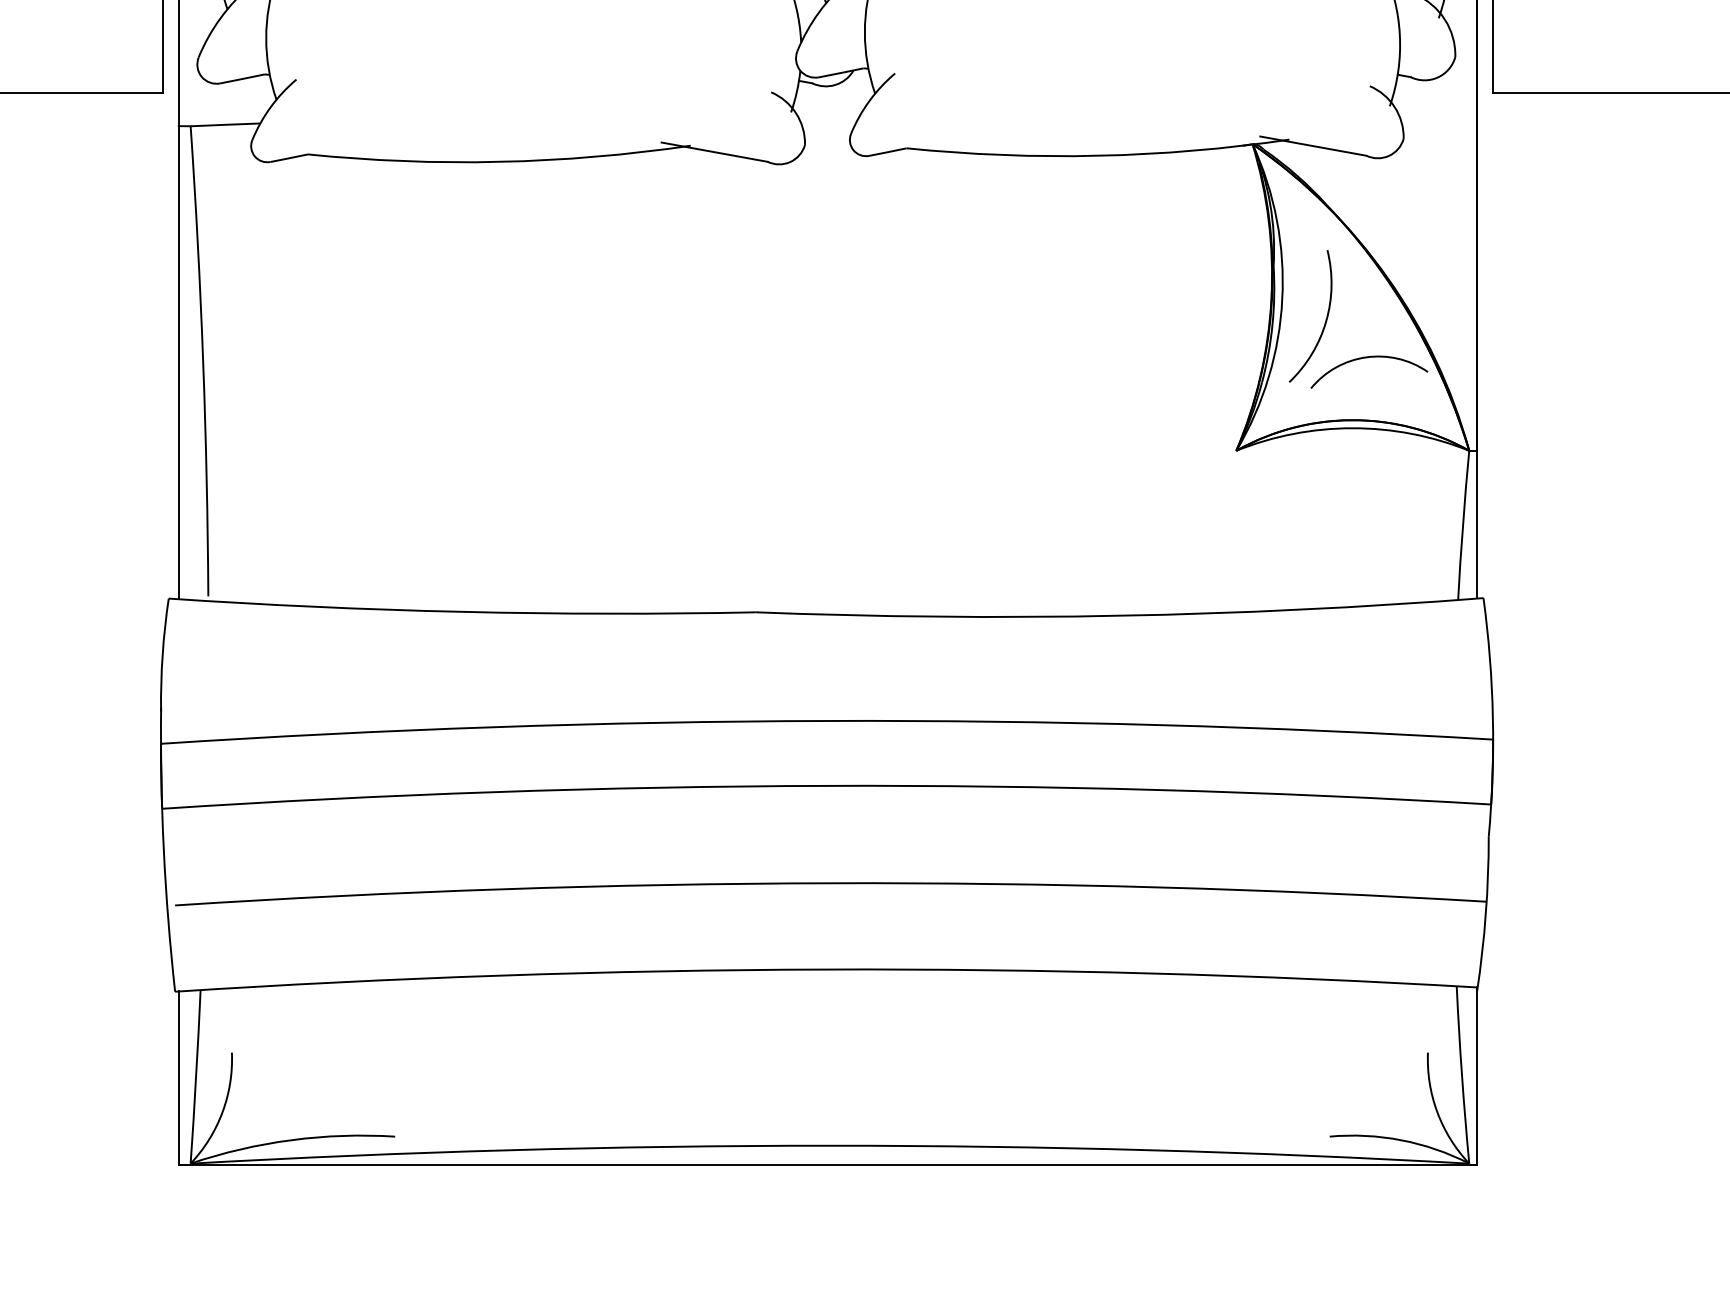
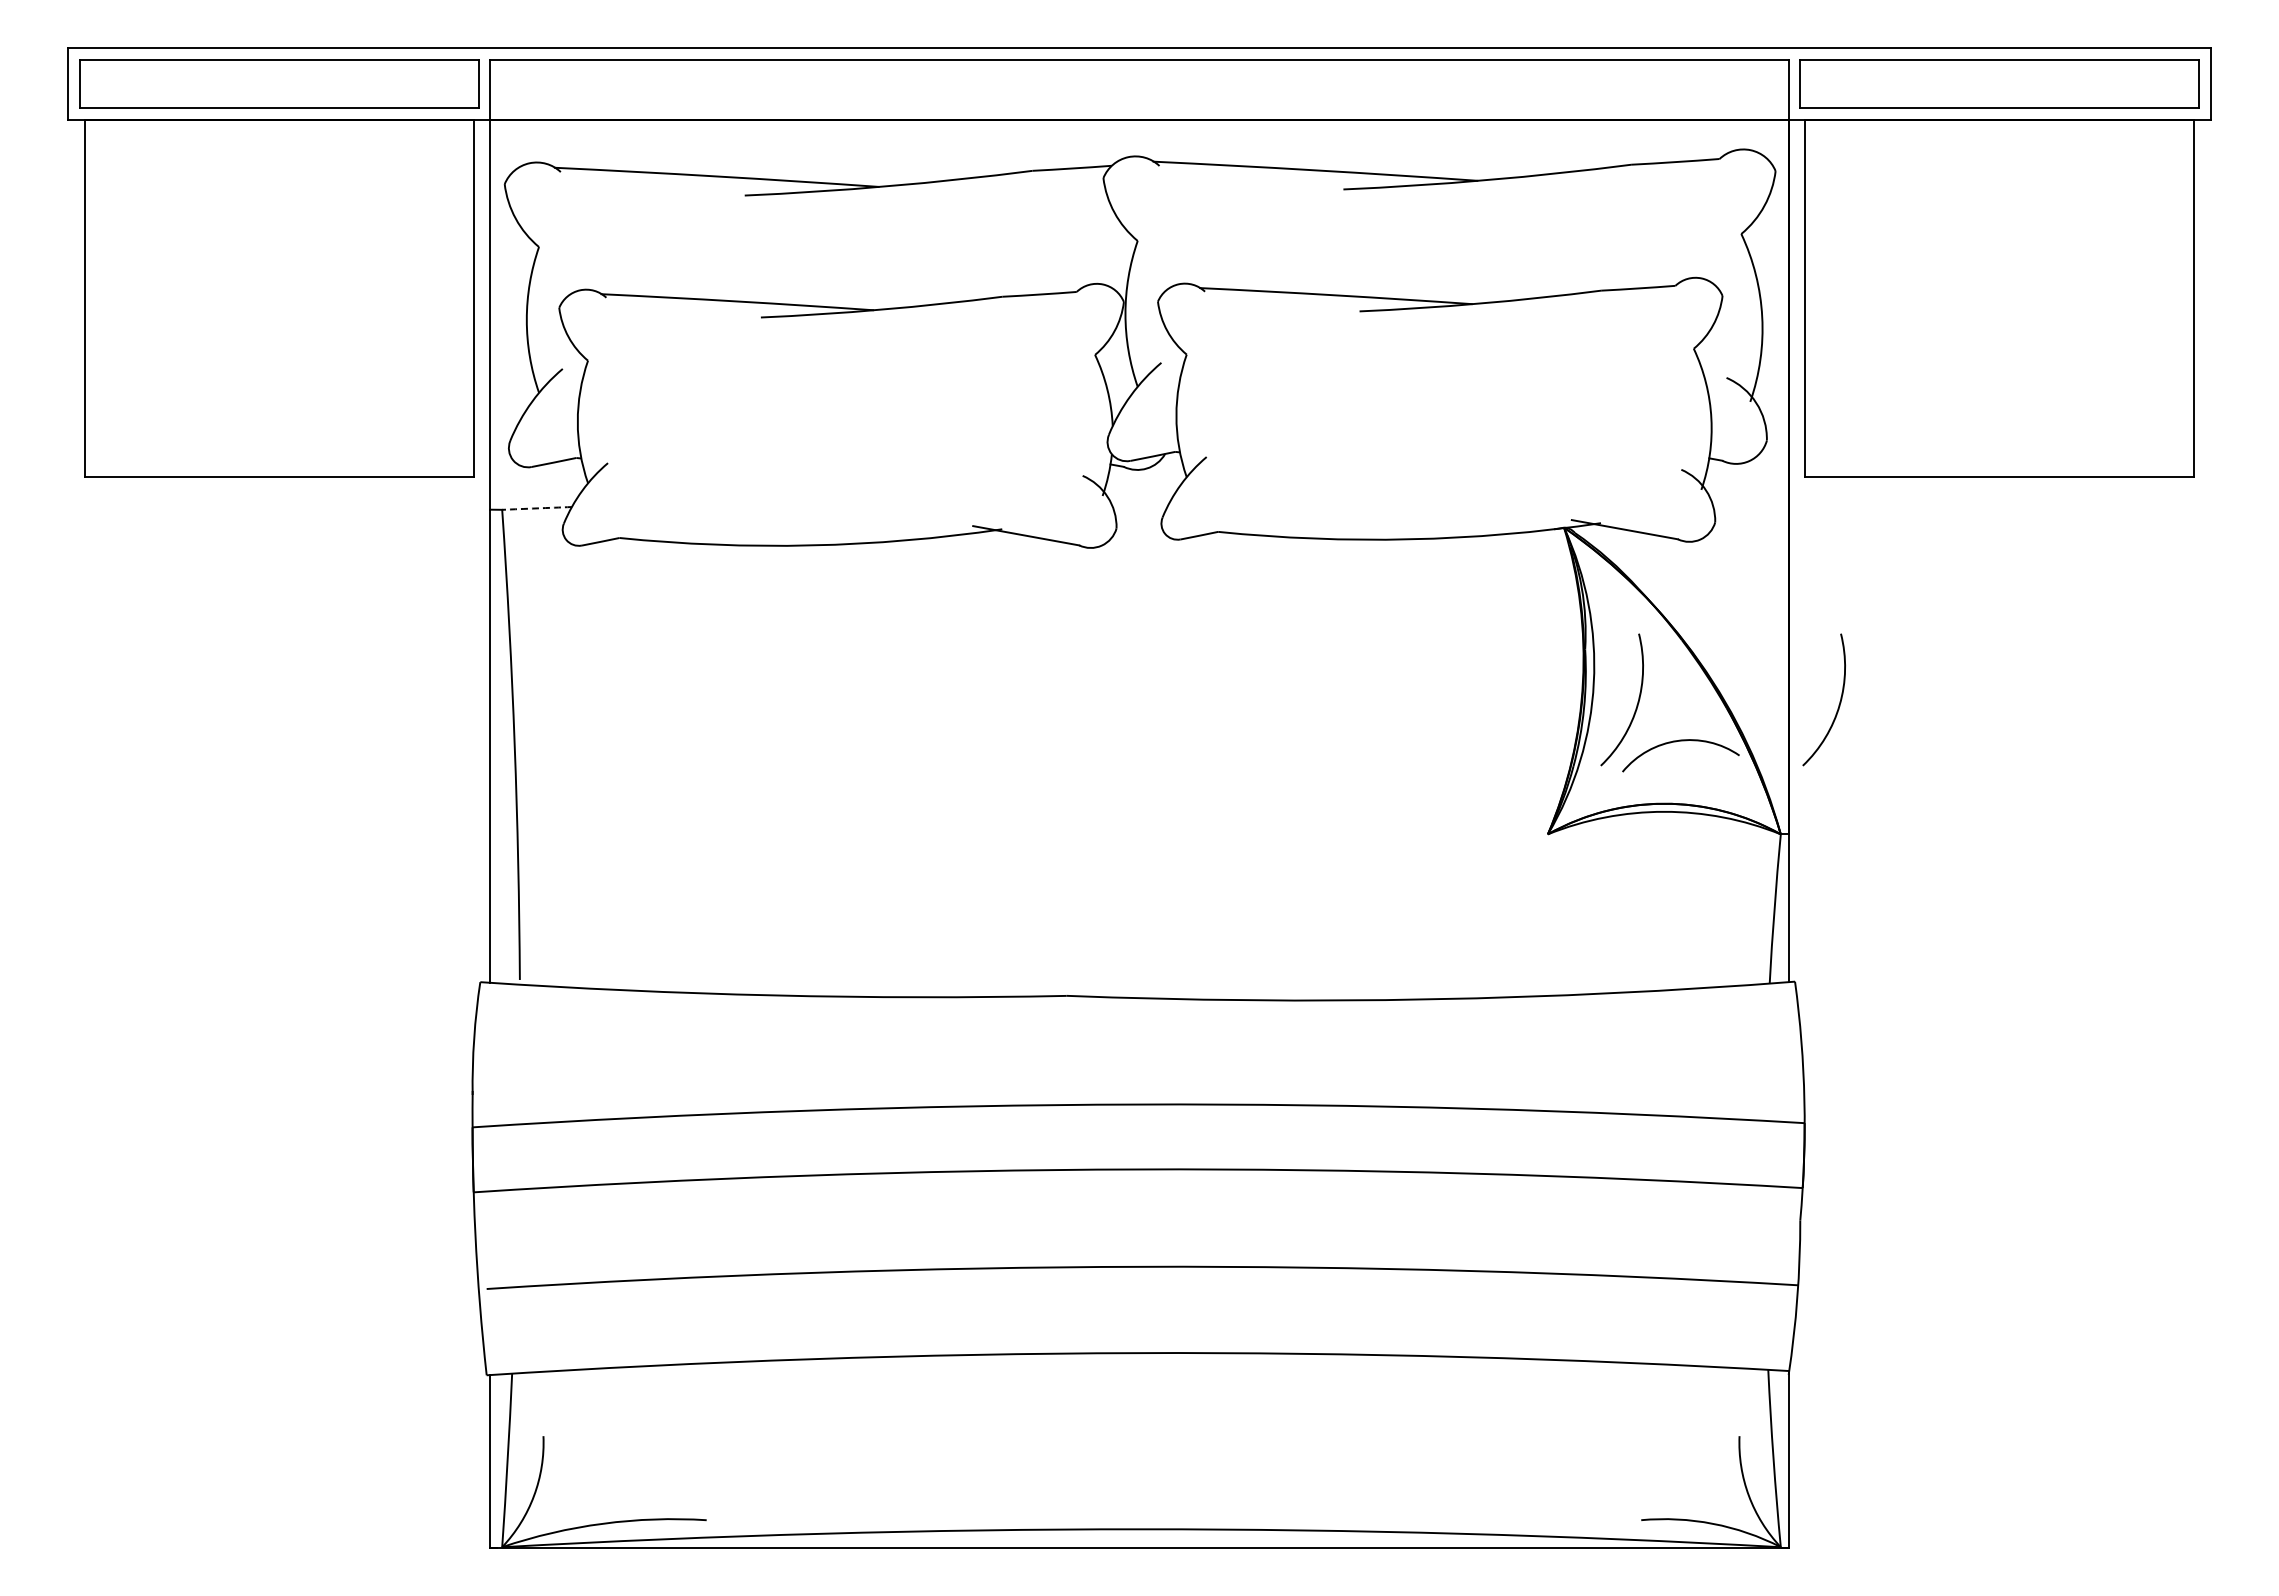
arc: (225, 124) -> (537, 508), solid -> dashed
arc: (1526, 320) -> (1838, 704), added

